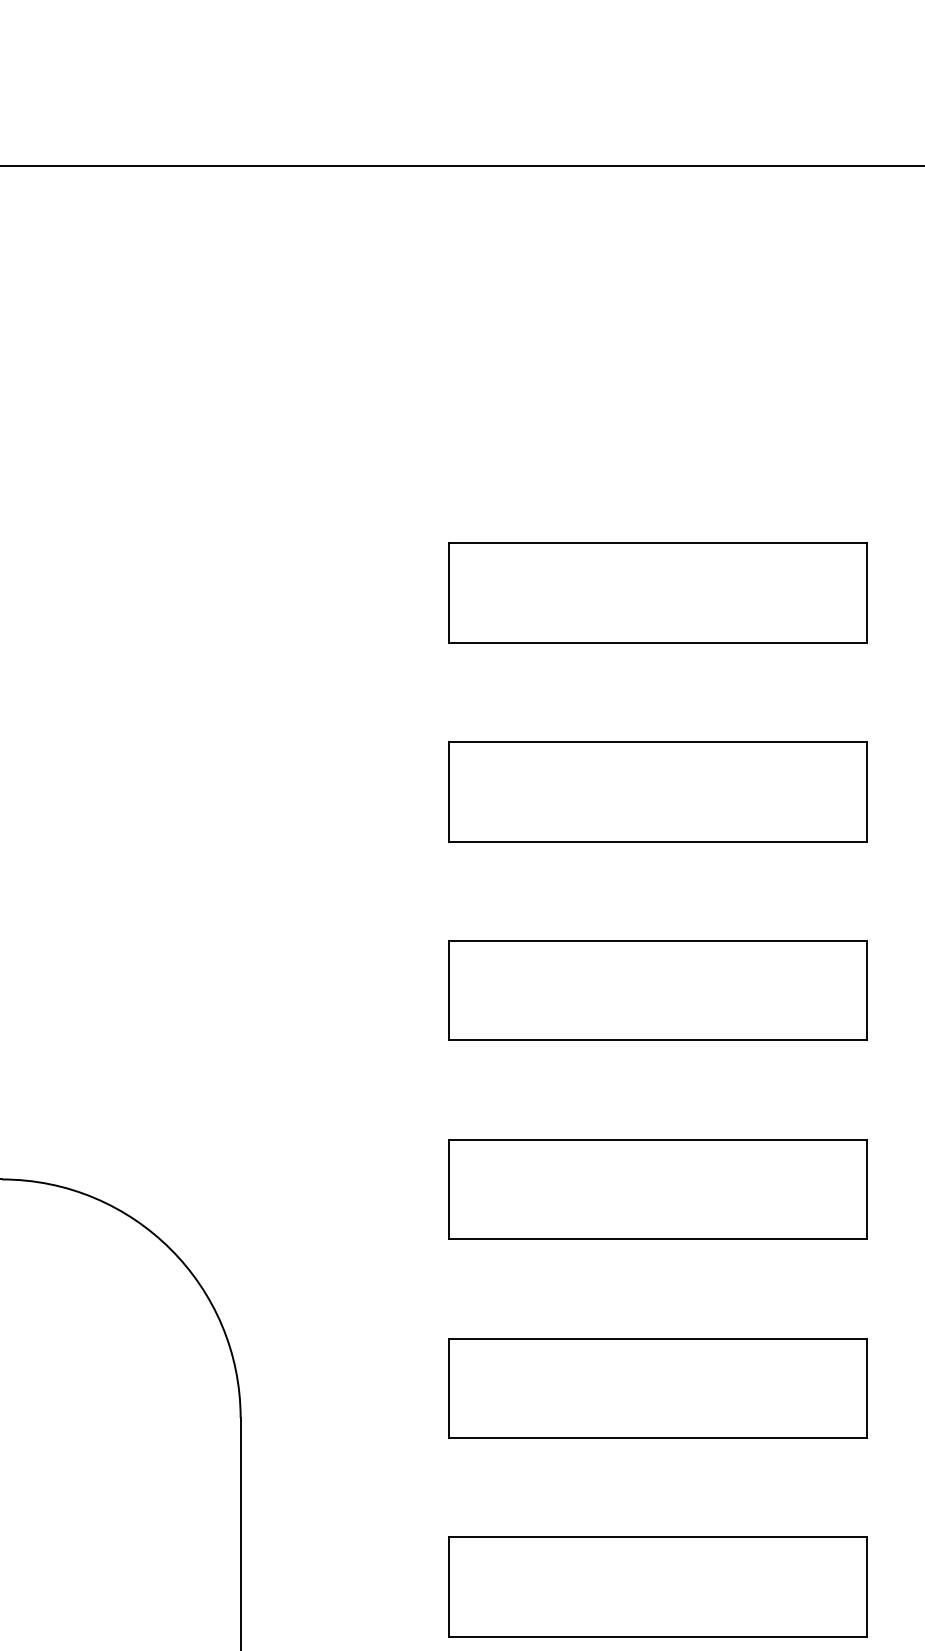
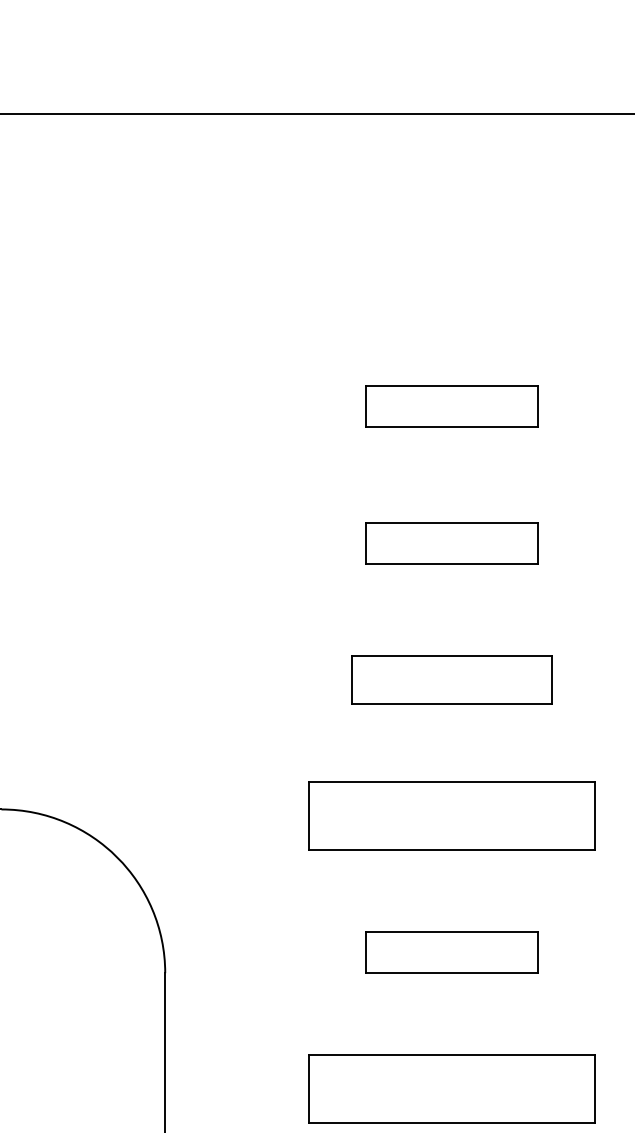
part: (657, 592) -> (451, 406), size x0.6
part: (657, 790) -> (451, 542), size x0.6
part: (657, 990) -> (451, 679), size x0.7
part: (657, 1387) -> (451, 952), size x0.6

